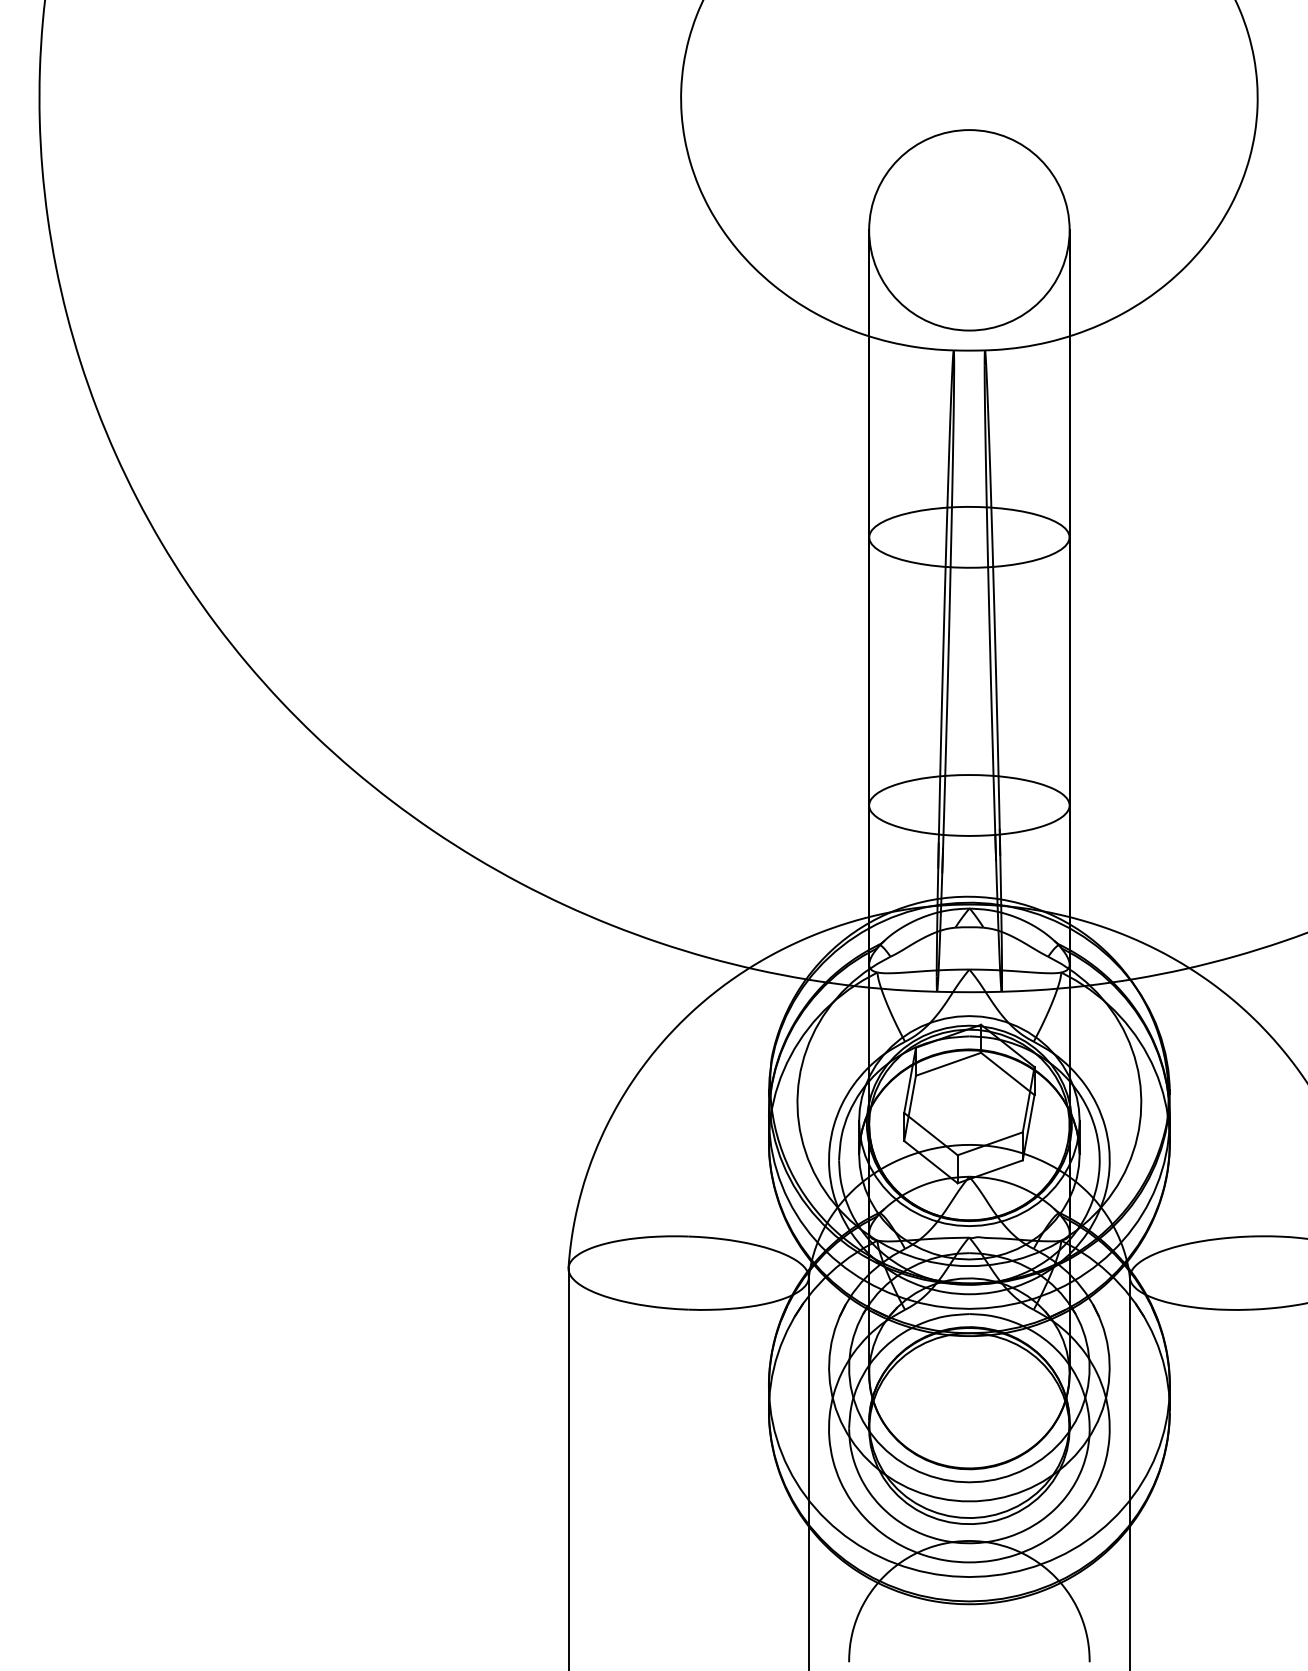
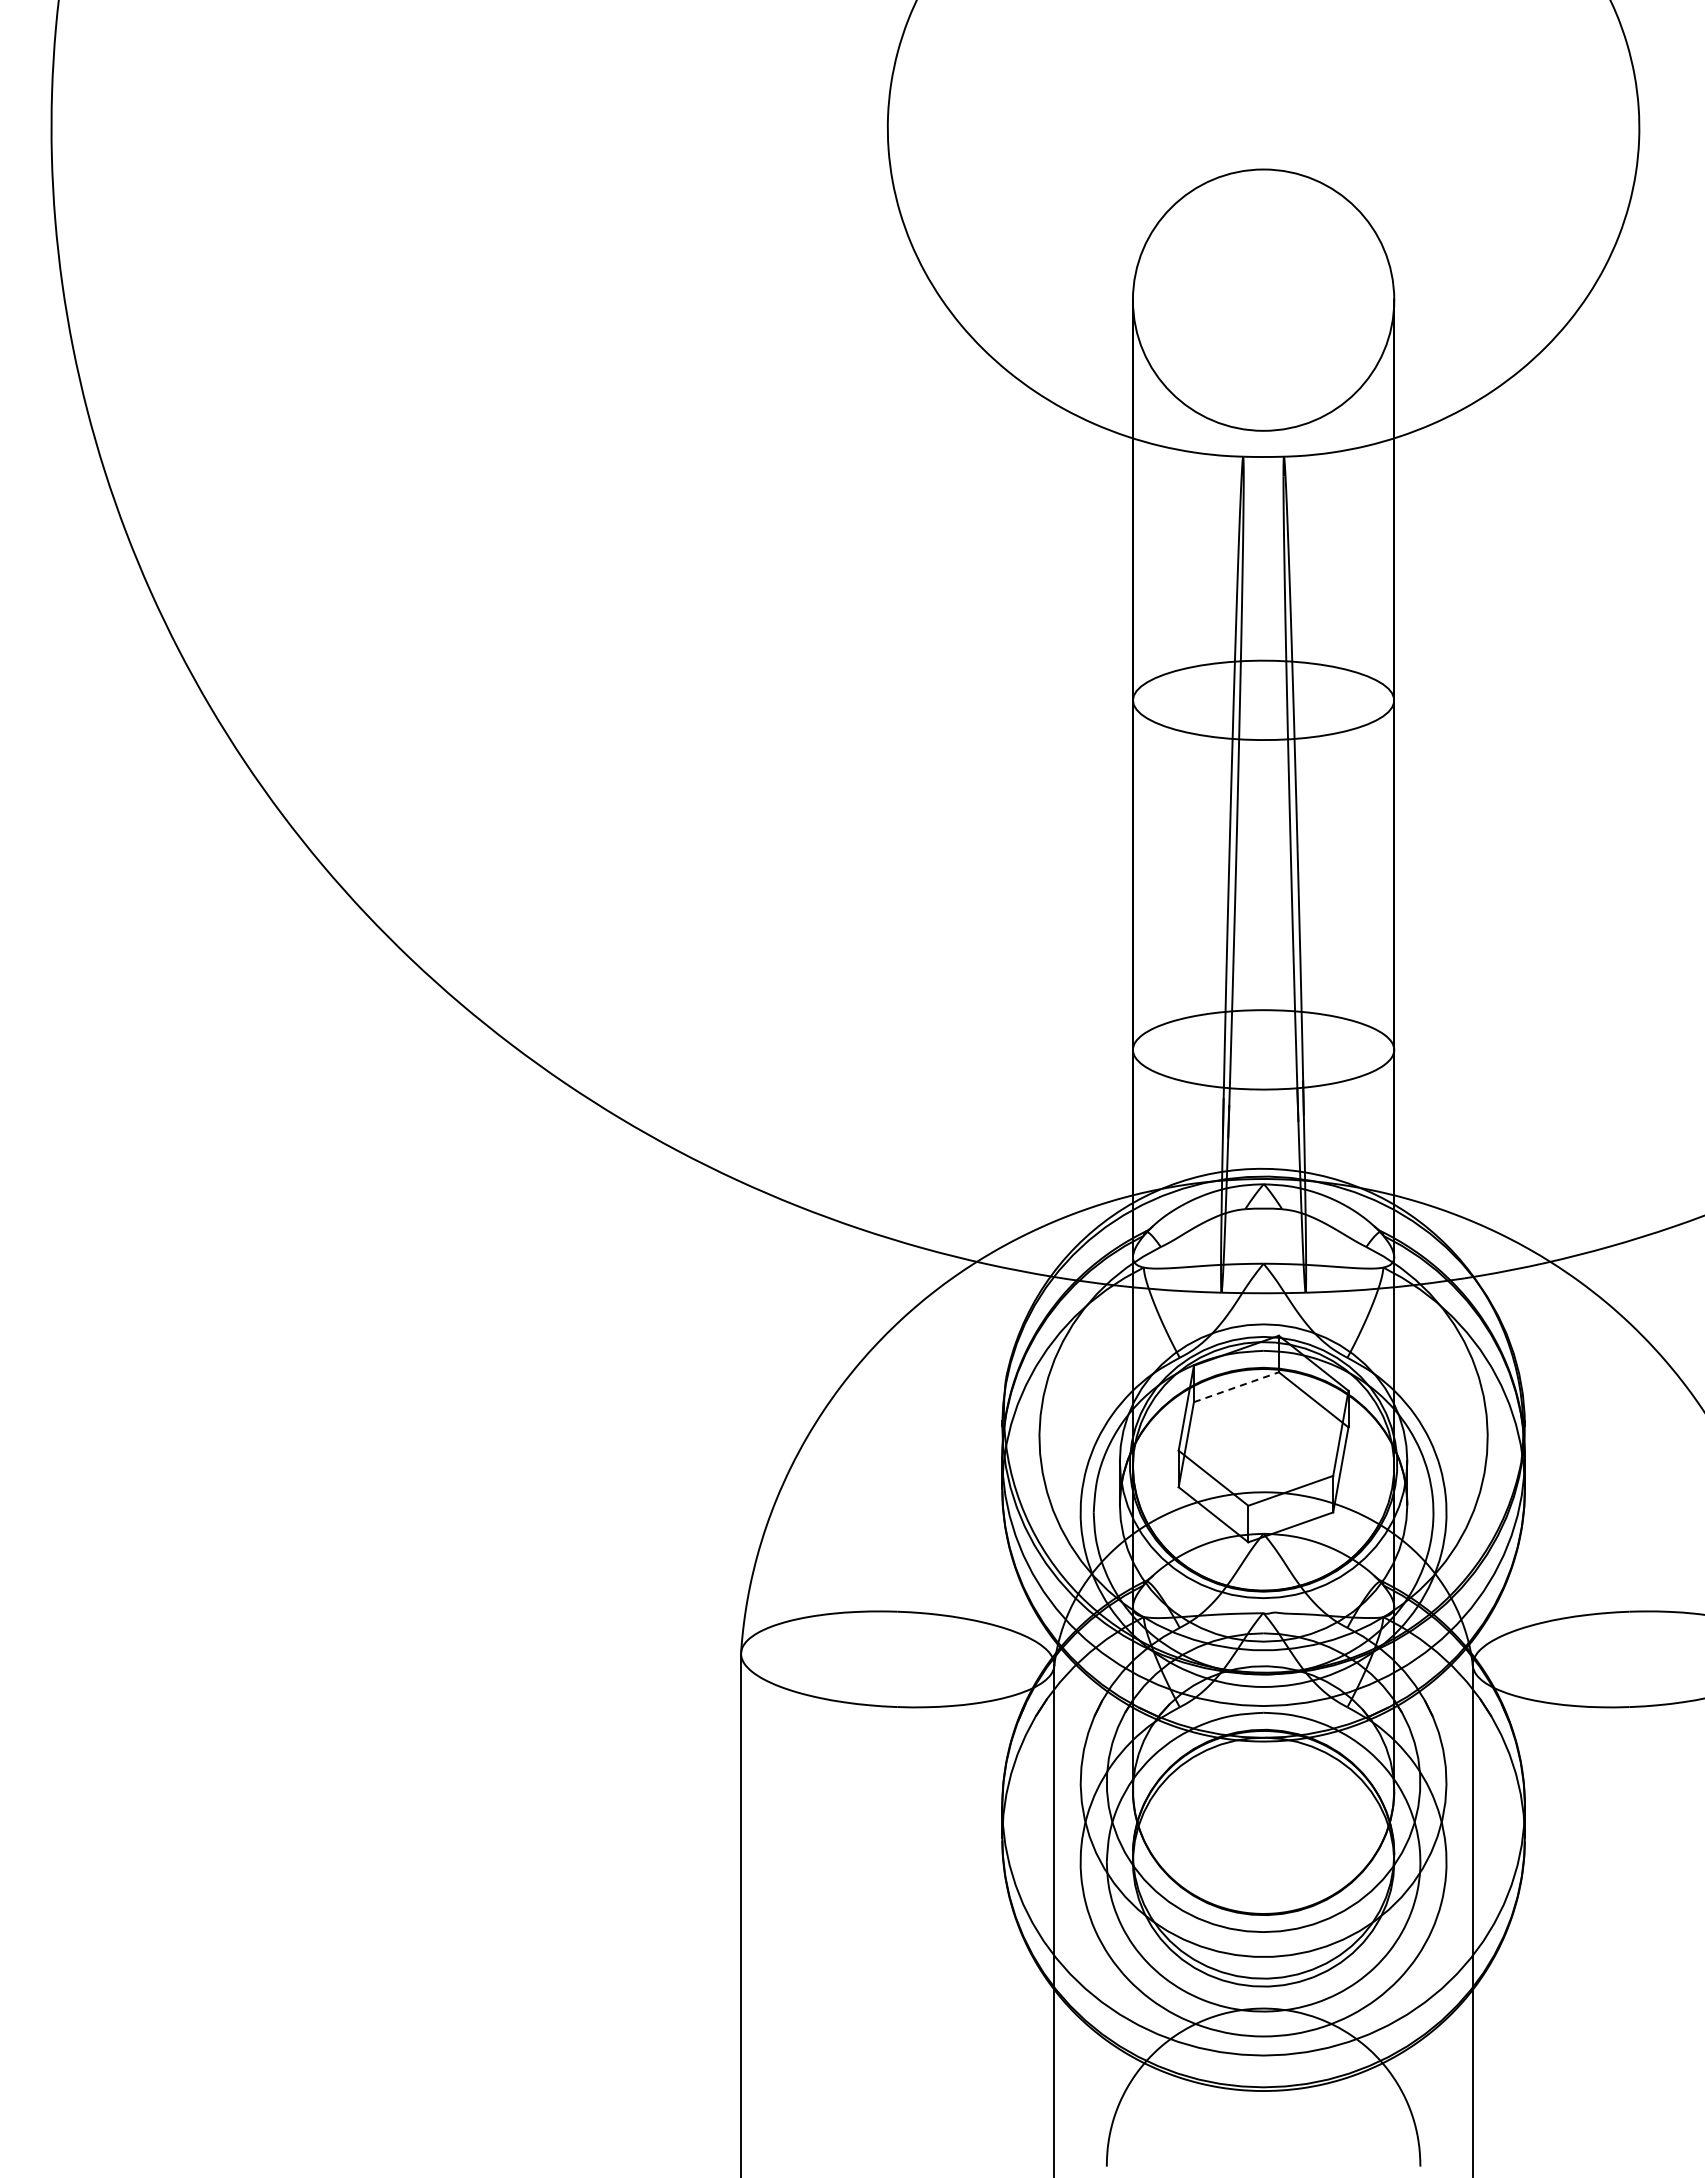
line: (948, 1064) -> (1236, 1387), solid -> dashed

